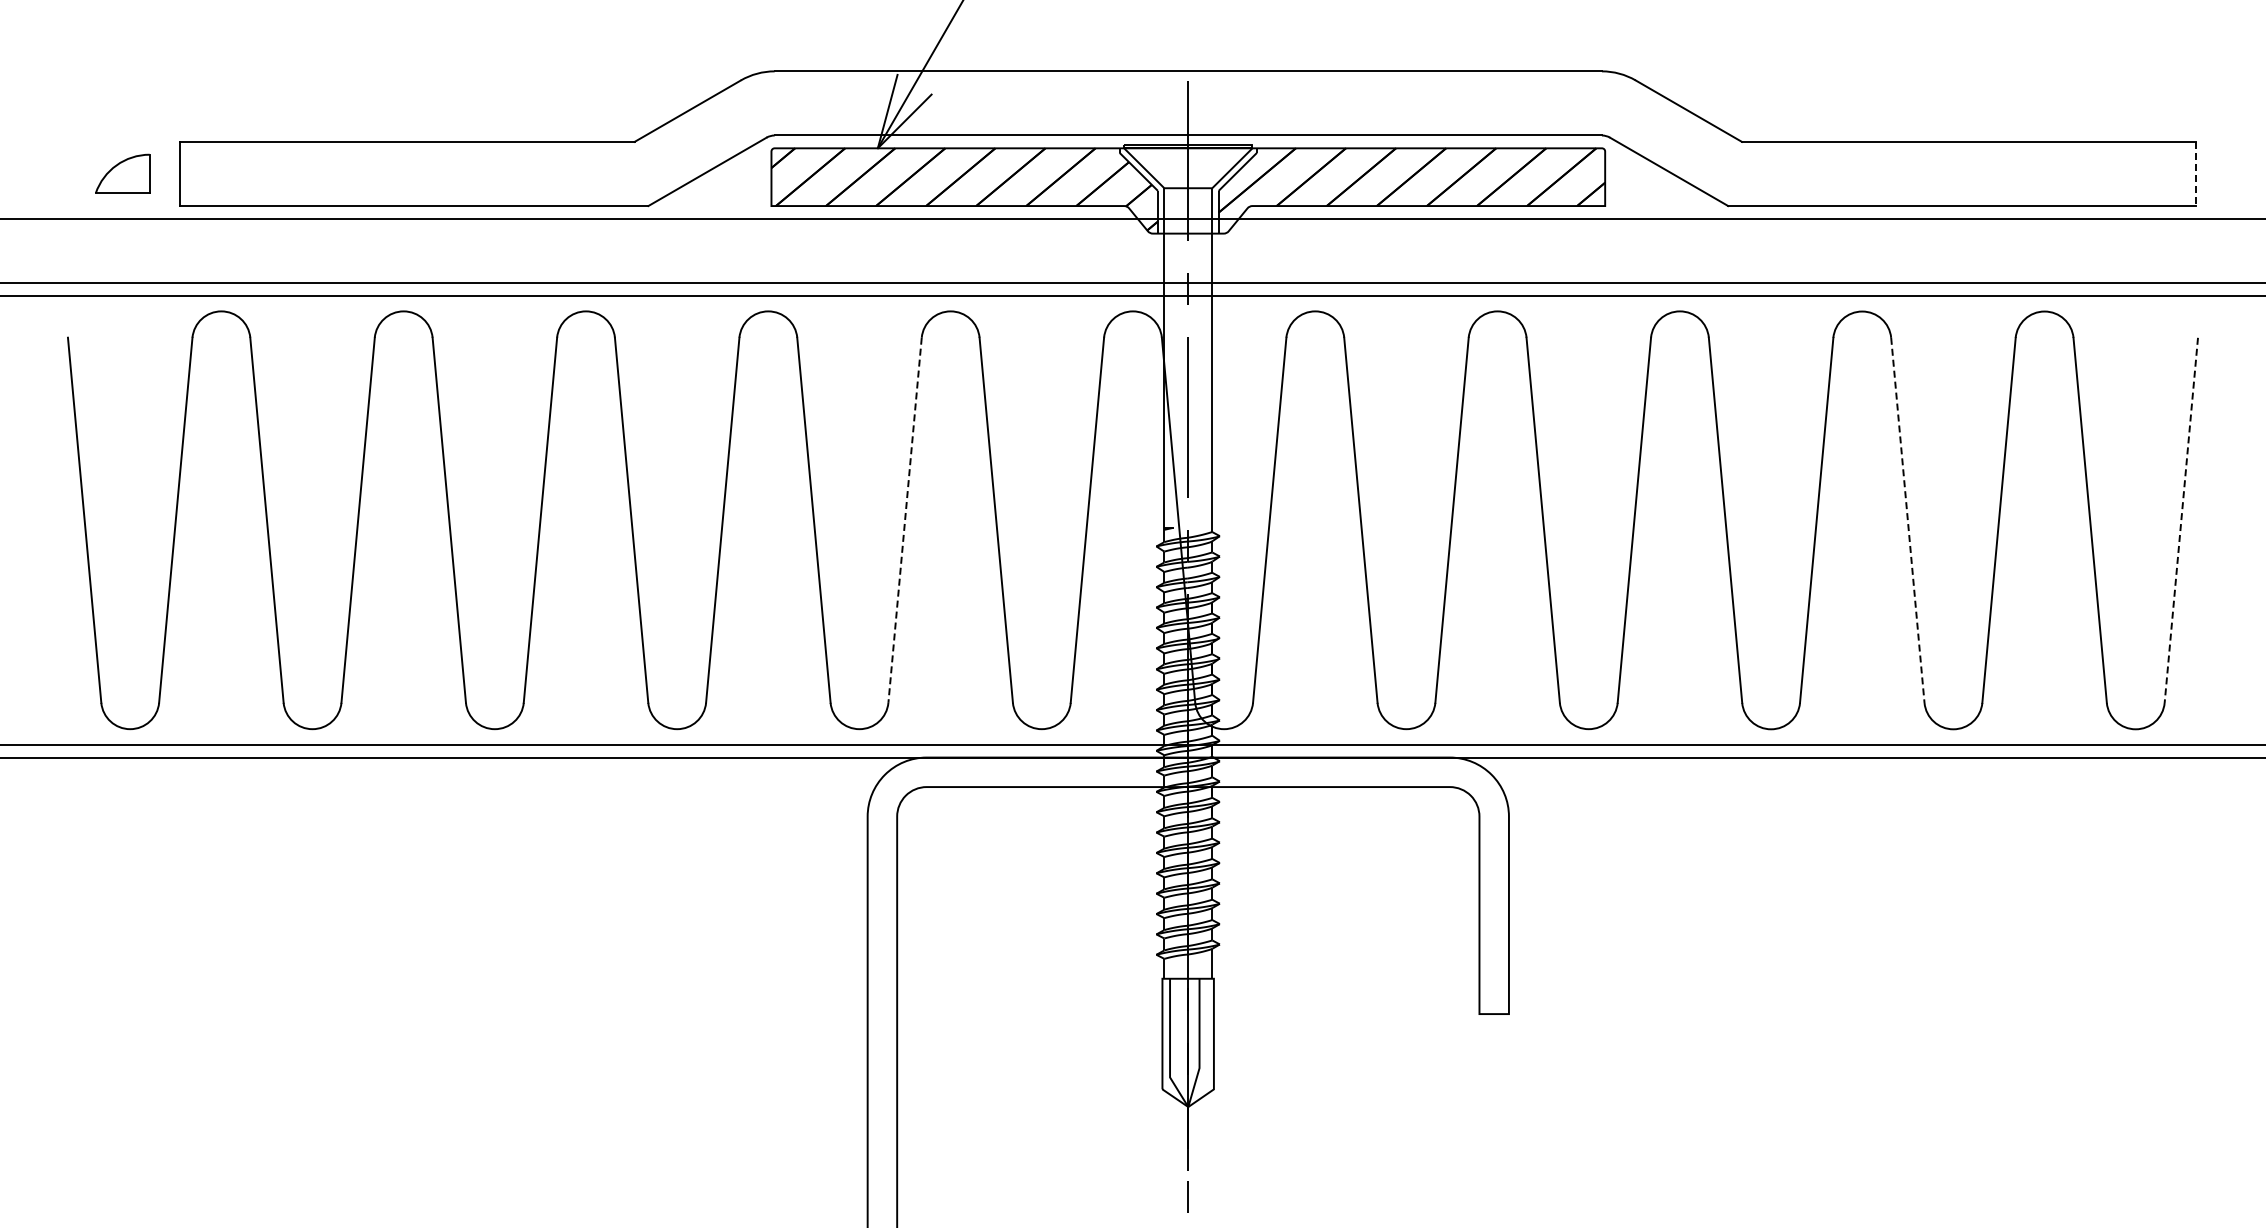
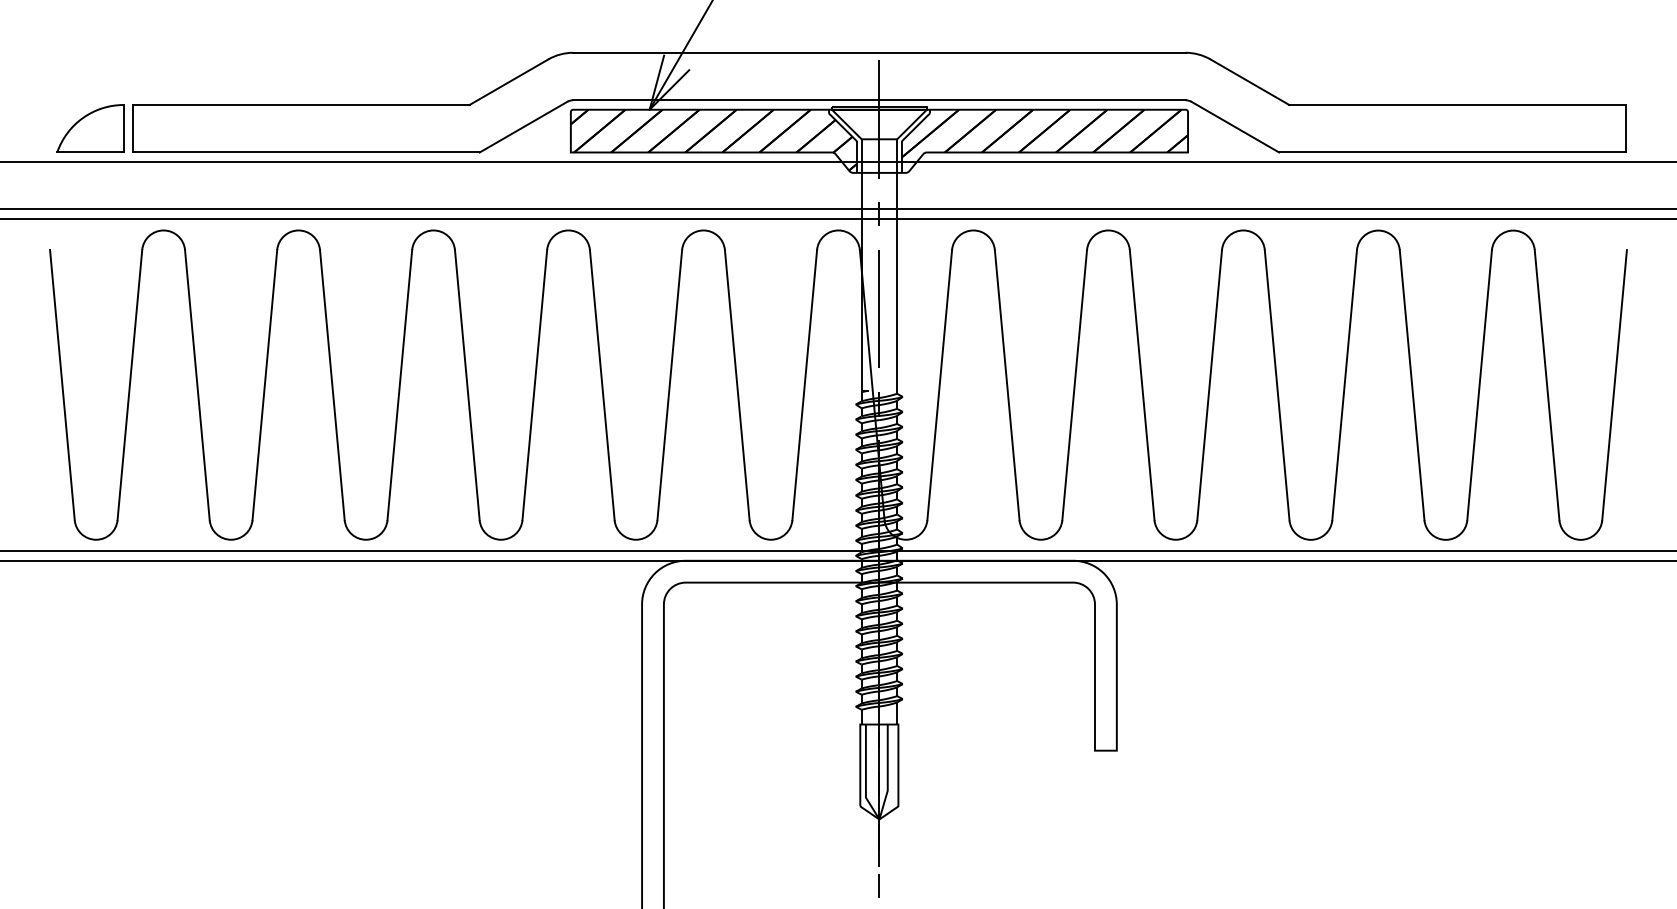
part: (122, 173) -> (90, 128), size x1.67
line: (2196, 174) -> (1625, 129), dashed -> solid
line: (905, 520) -> (670, 385), dashed -> solid
line: (1907, 520) -> (1411, 385), dashed -> solid
line: (2181, 520) -> (1614, 385), dashed -> solid

